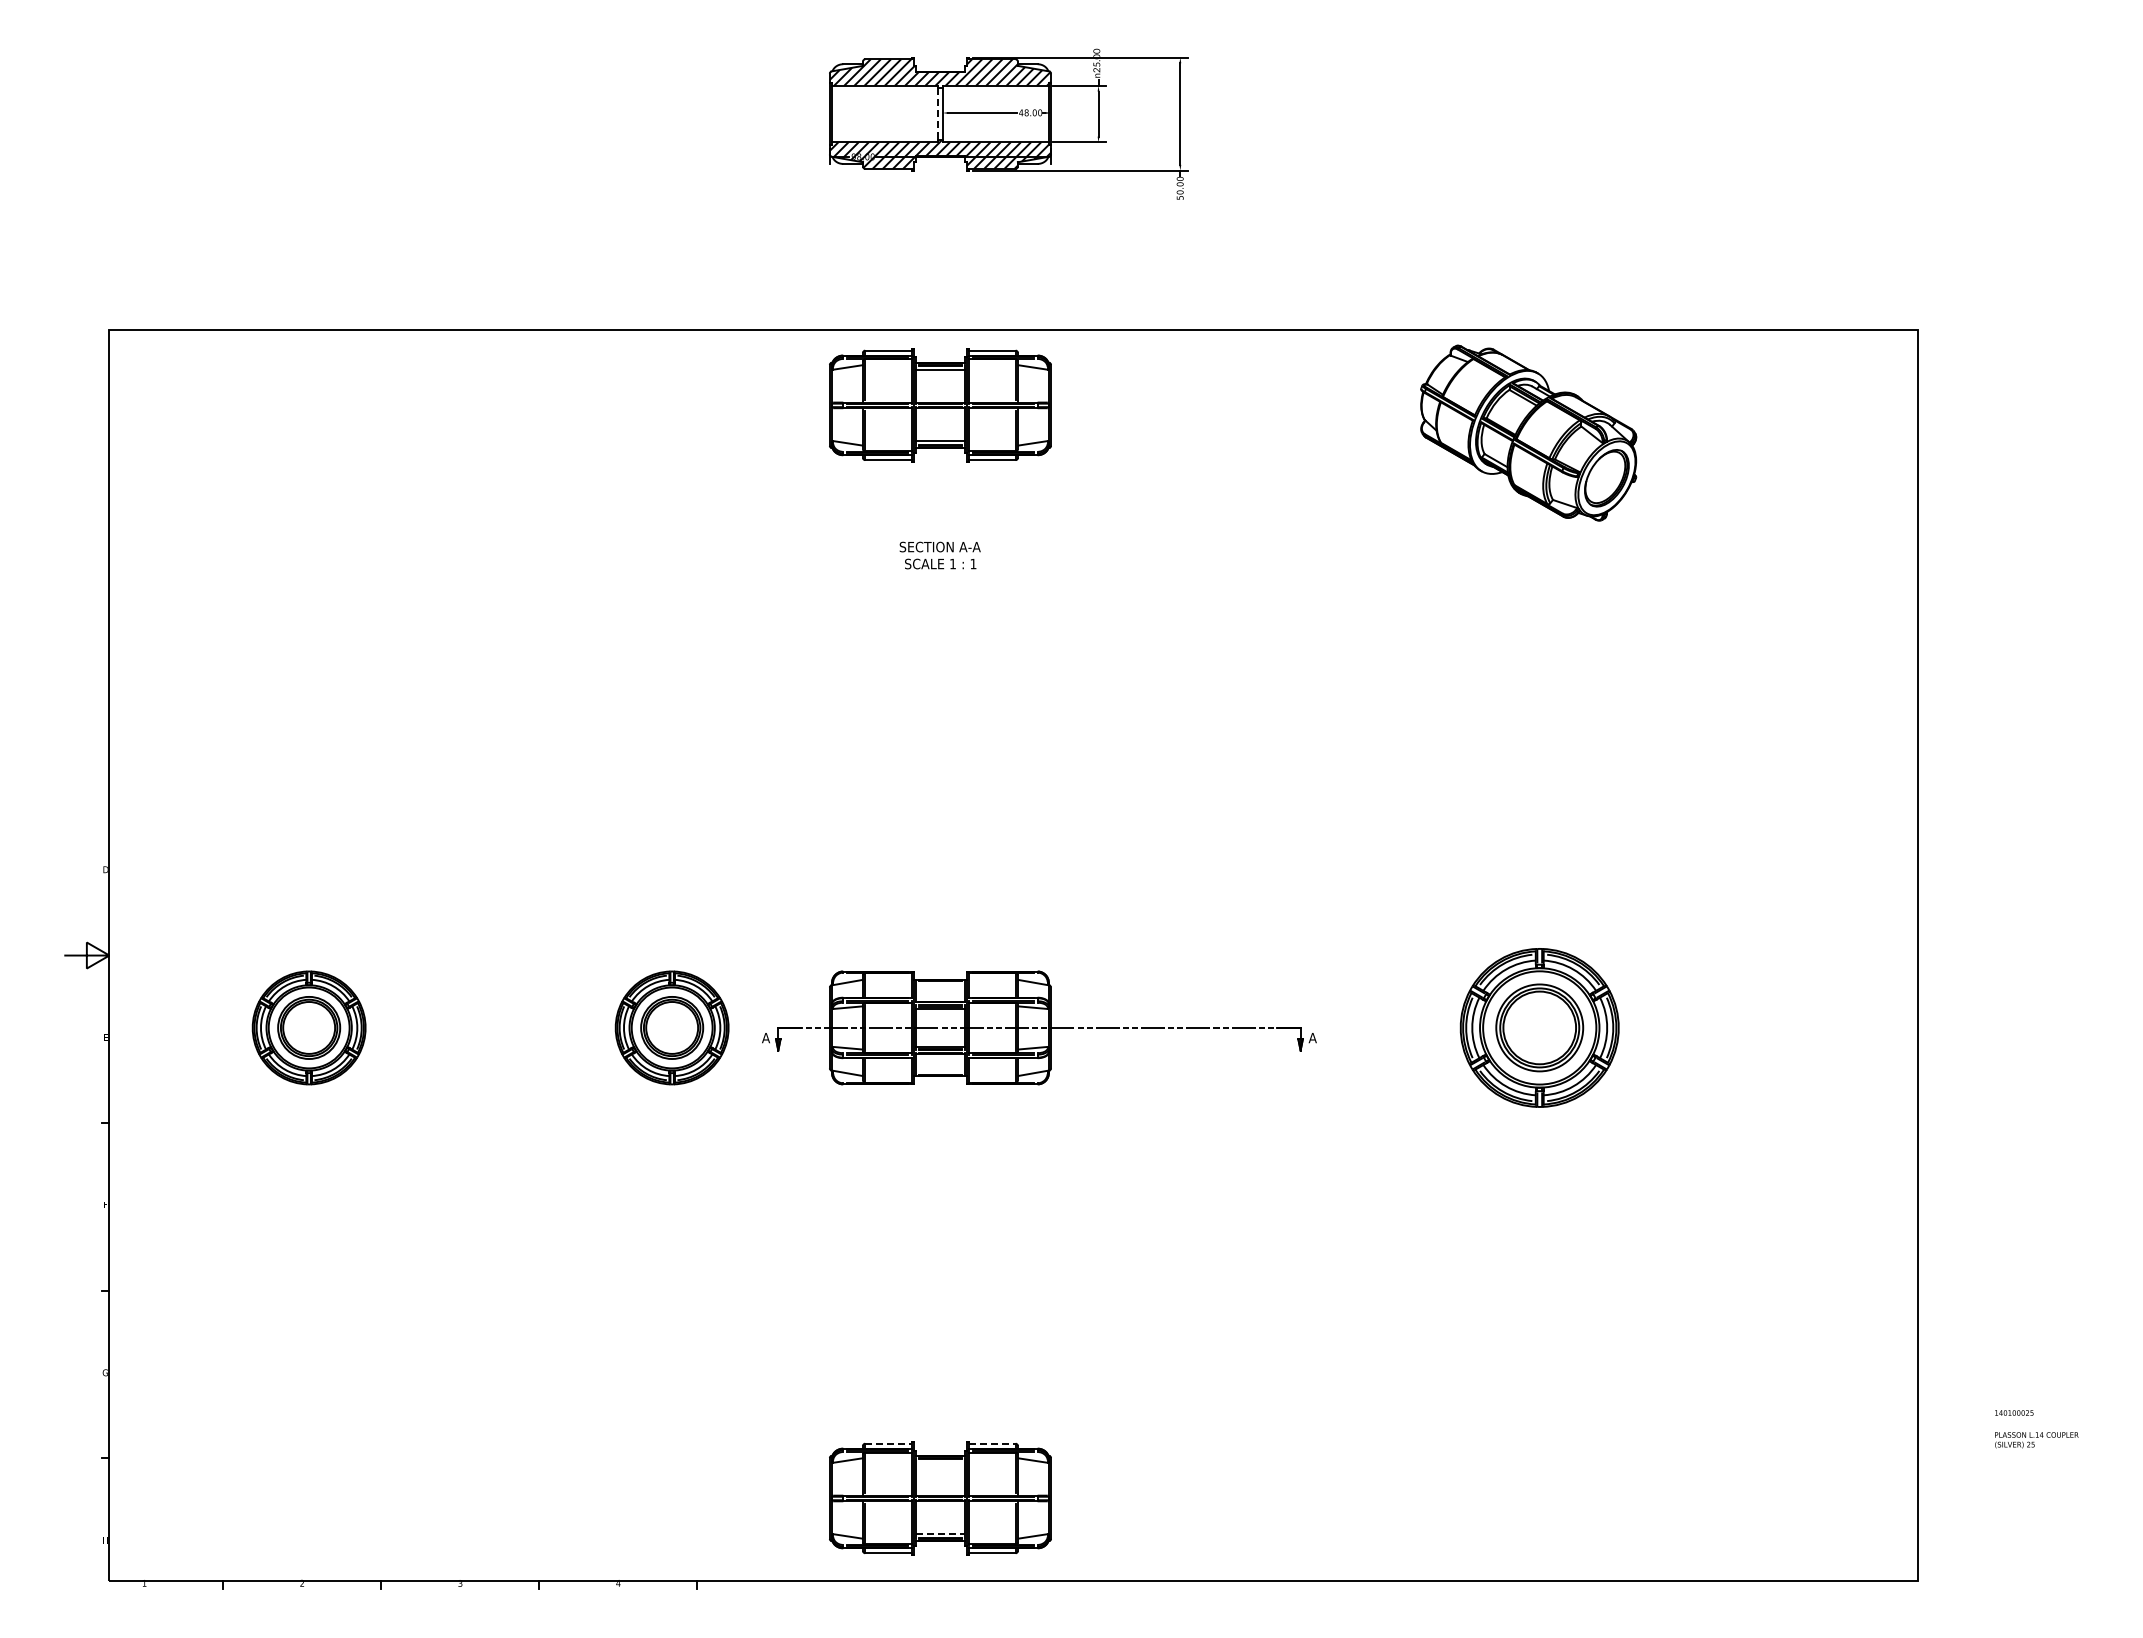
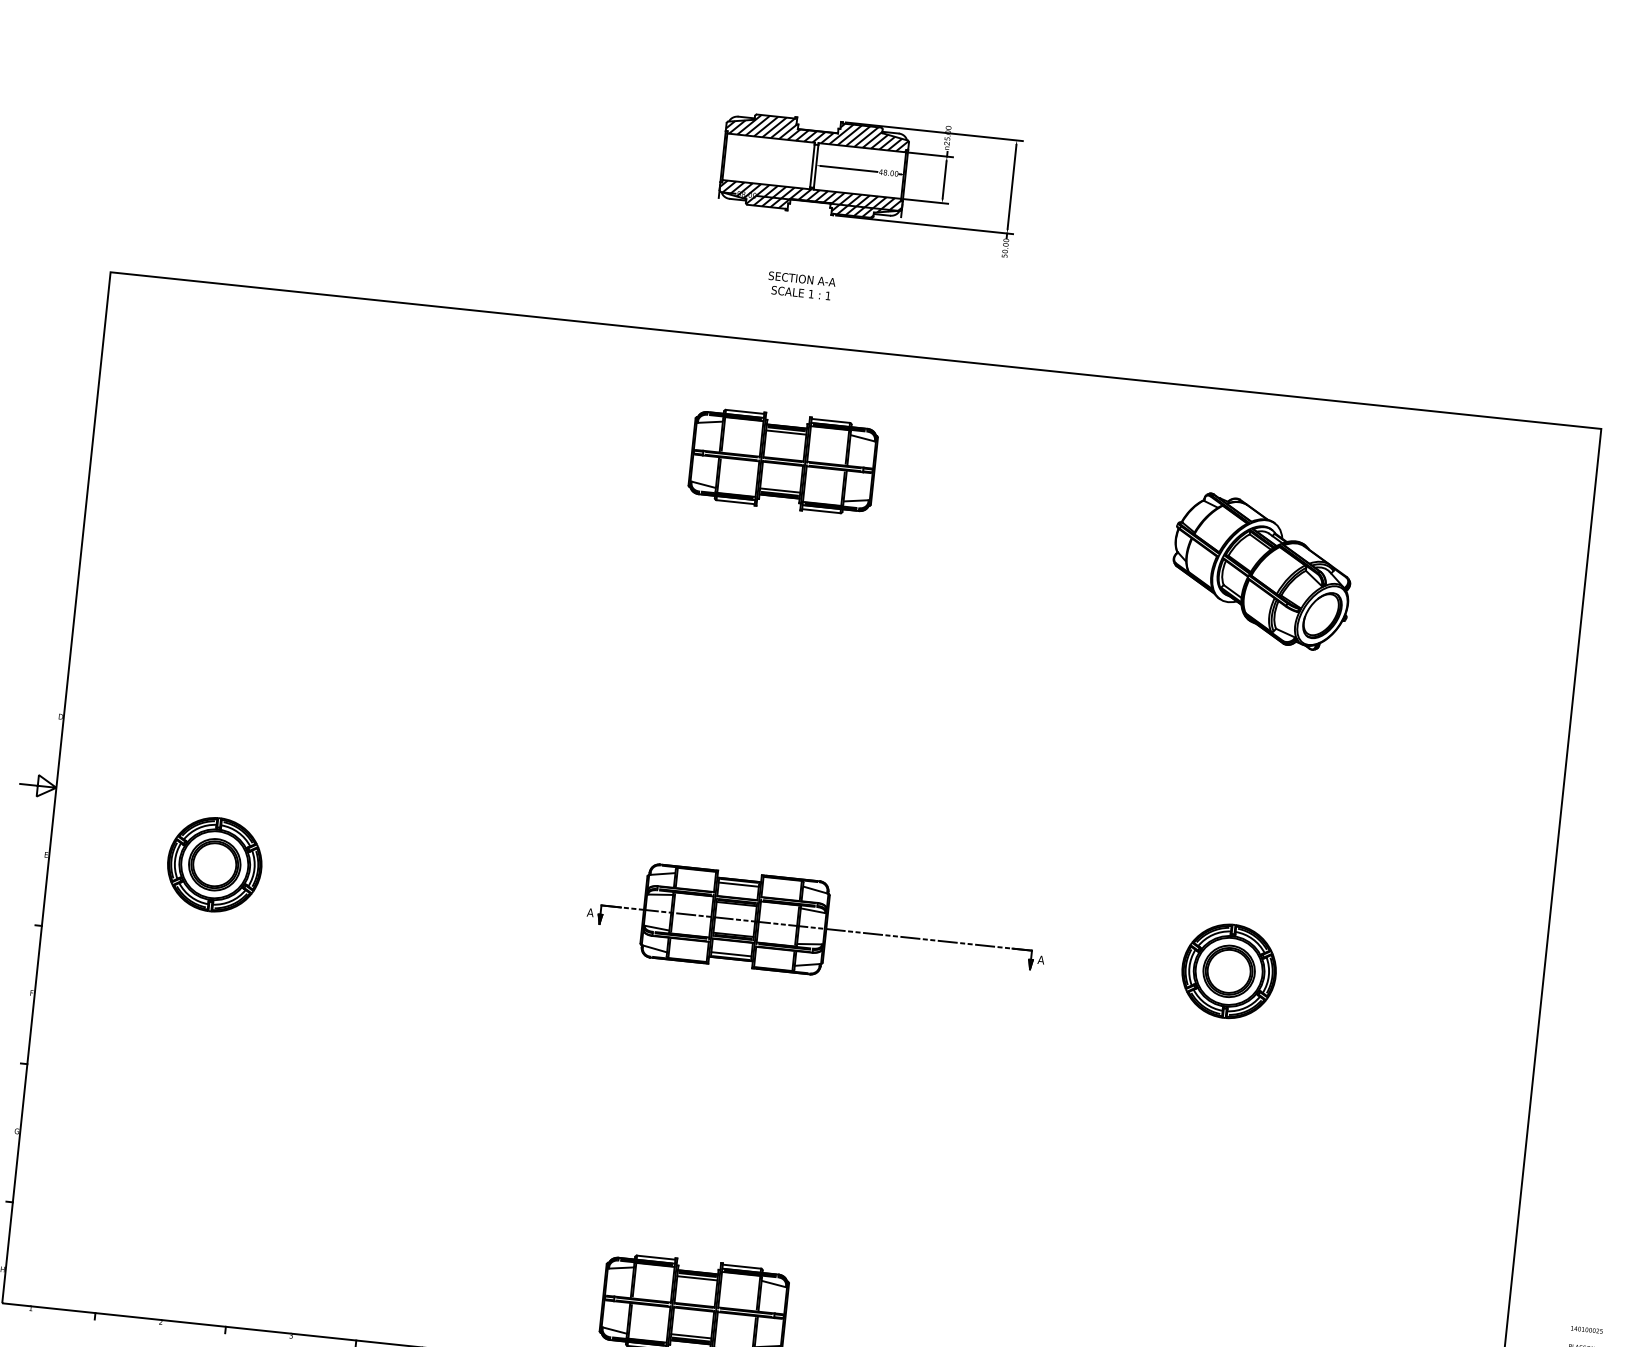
line: (938, 114) -> (812, 166), dashed -> solid
part: (940, 405) -> (783, 461), moved
part: (1528, 432) -> (1261, 571), moved
text: (939, 555) -> (800, 285), moved
line: (940, 985) -> (738, 884), added
part: (671, 1027) -> (513, 895), removed
part: (1539, 1027) -> (1228, 970), size x0.71
line: (940, 1070) -> (731, 954), added
line: (888, 1443) -> (656, 1257), dashed -> solid
line: (992, 1443) -> (742, 1266), dashed -> solid
line: (940, 1463) -> (697, 1278), added
line: (940, 1533) -> (691, 1336), dashed -> solid

